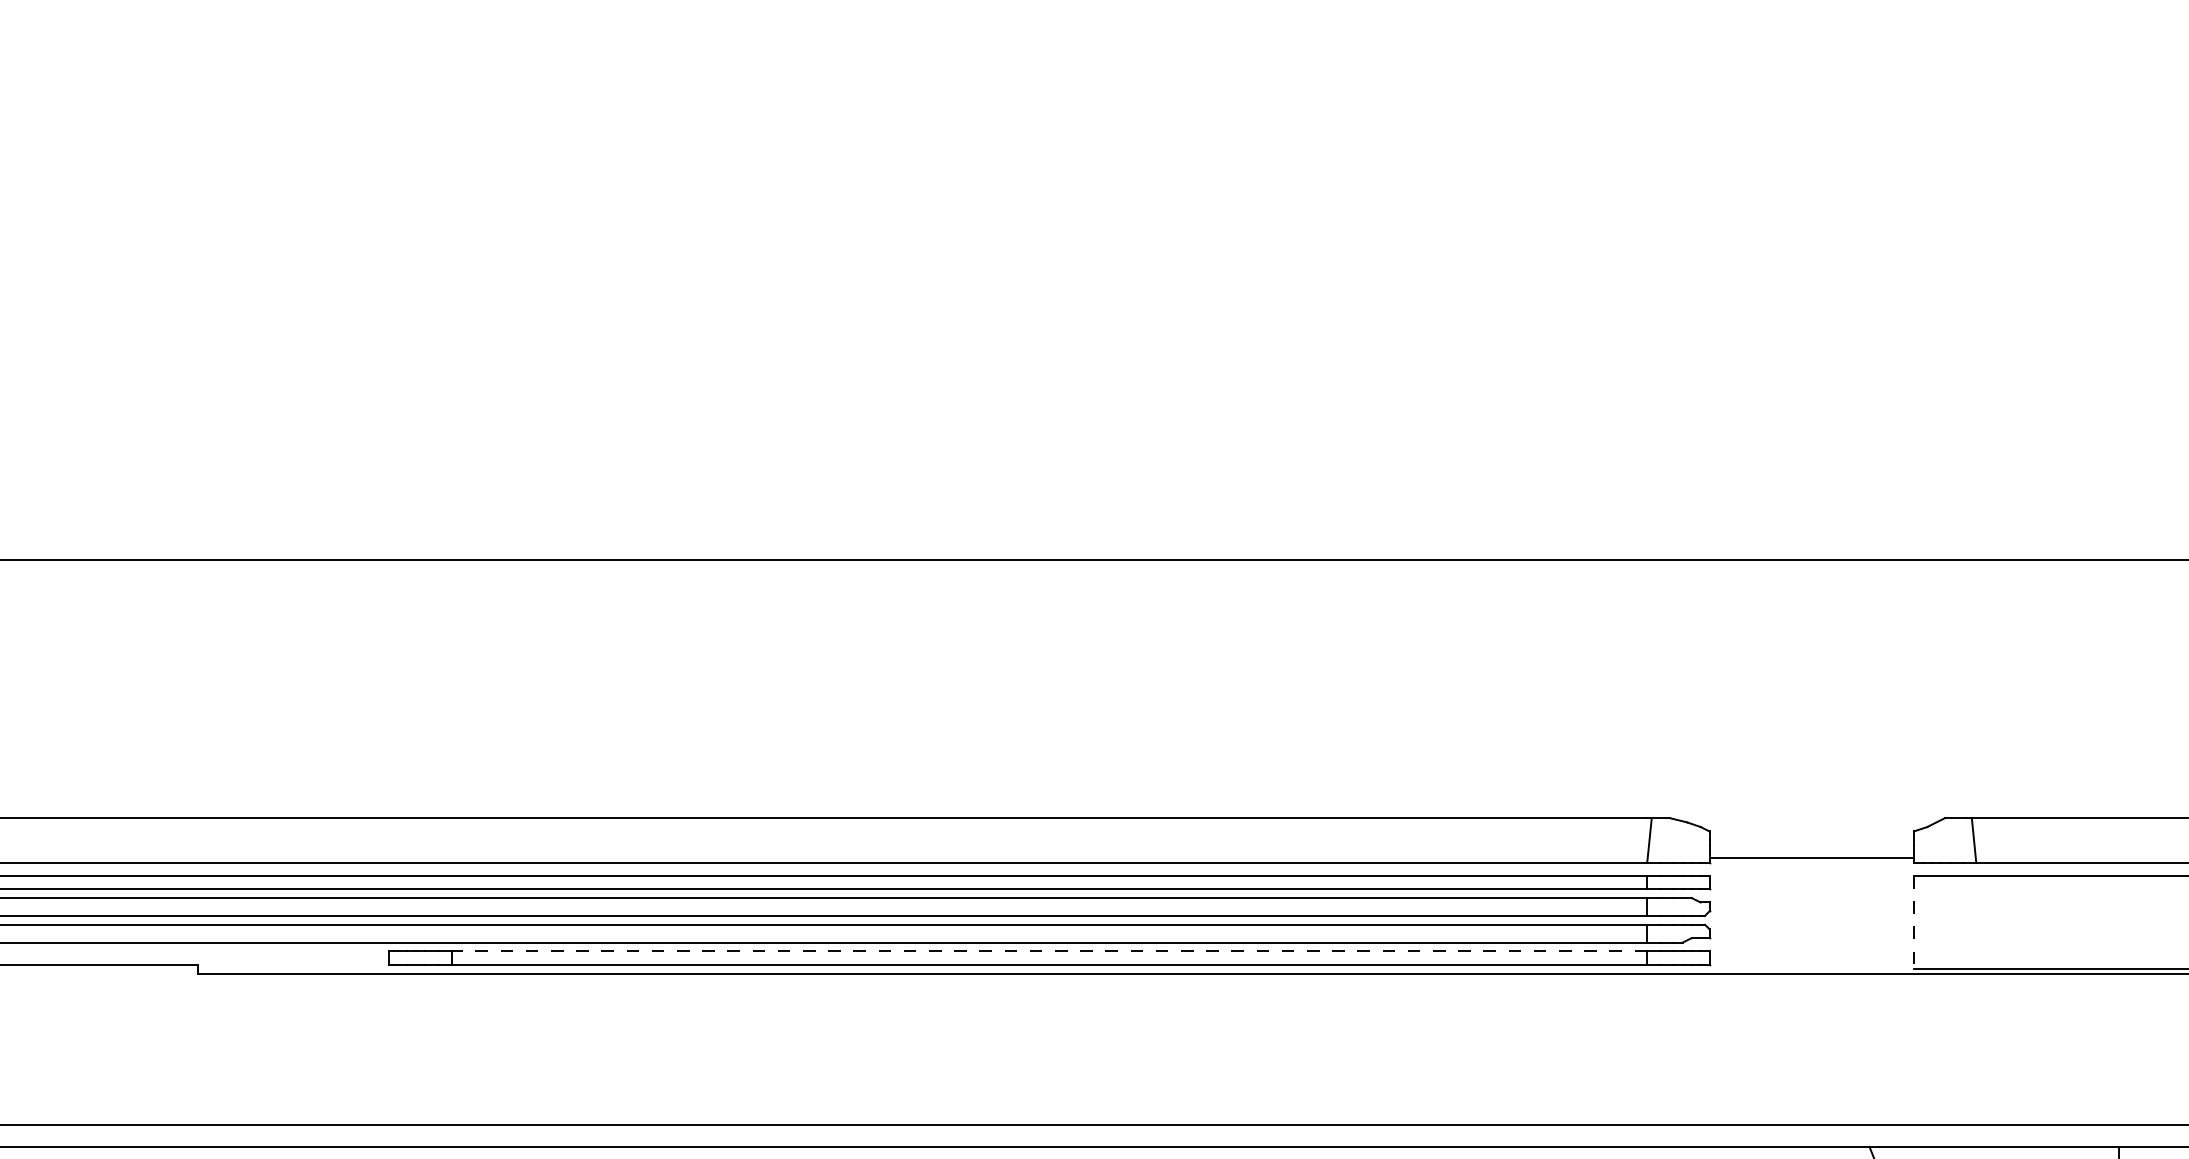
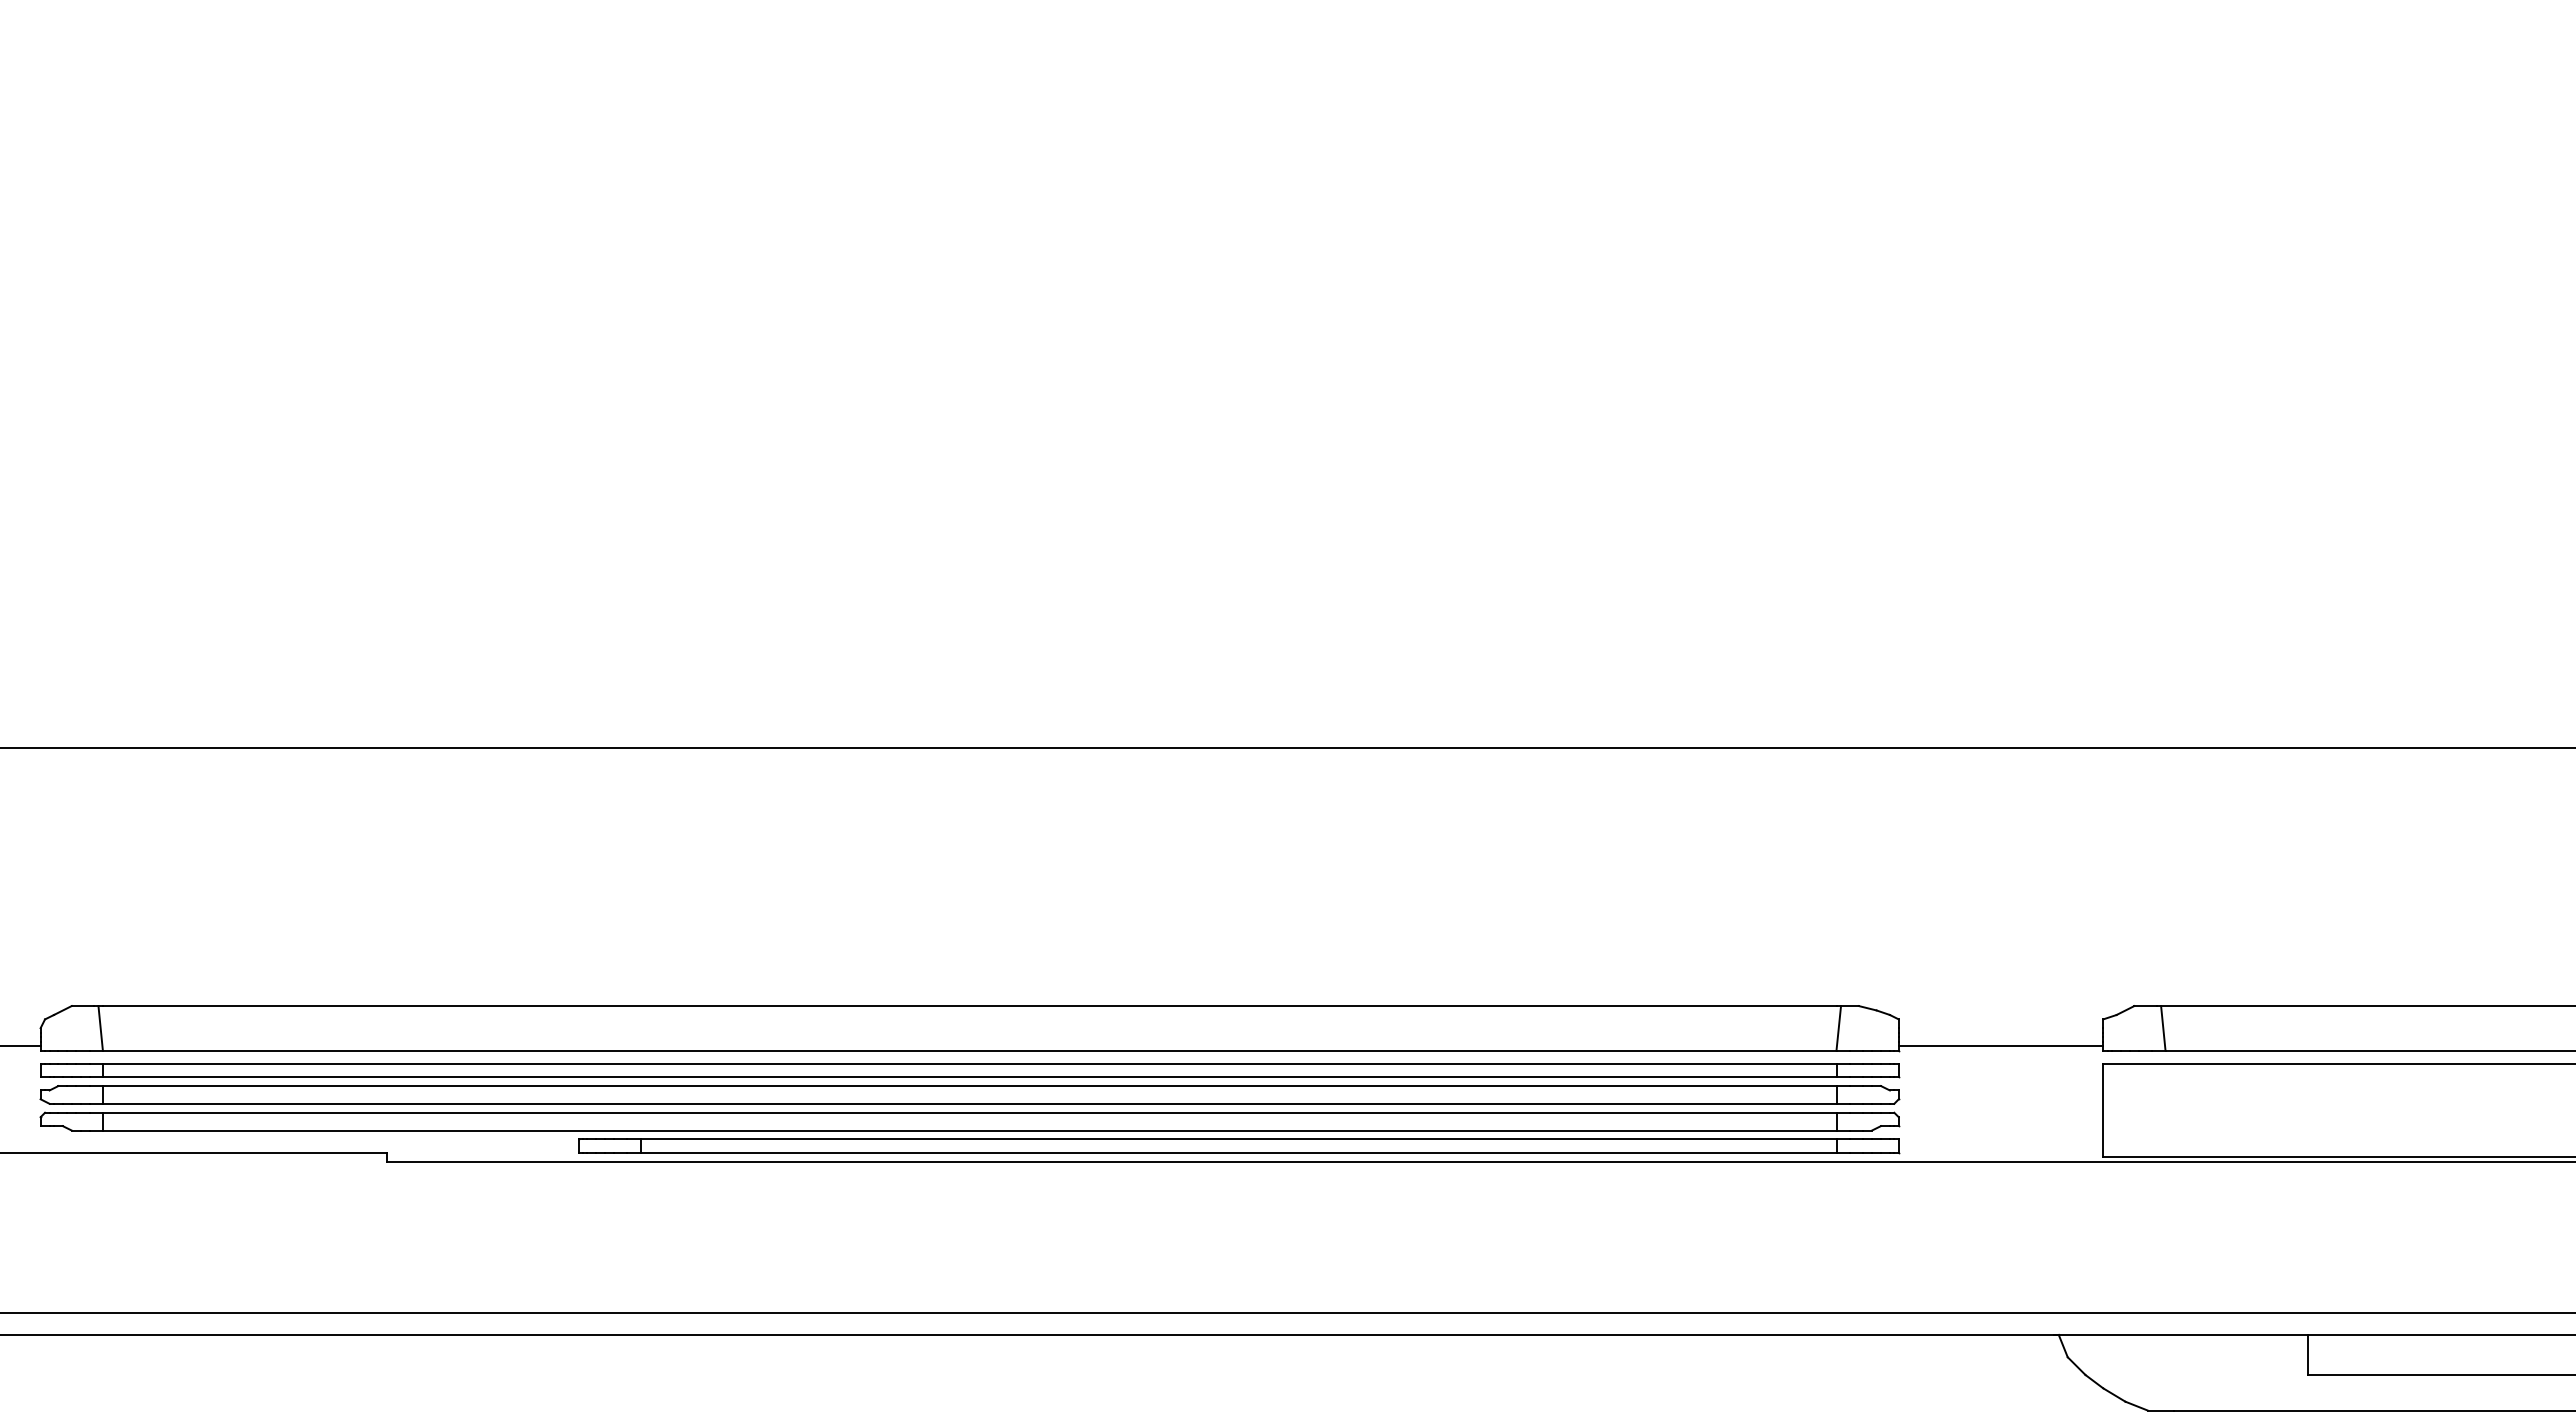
line: (1914, 922) -> (2103, 1110), dashed -> solid
line: (1049, 951) -> (1238, 1139), dashed -> solid

